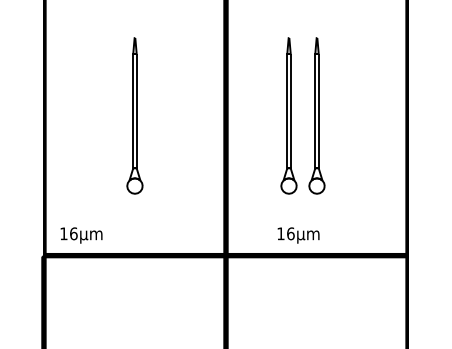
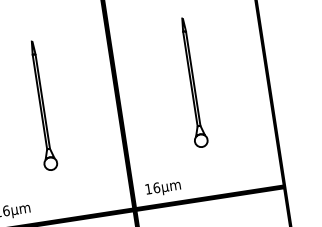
part: (288, 115) -> (168, 85), removed
text: (298, 235) -> (163, 188), moved

